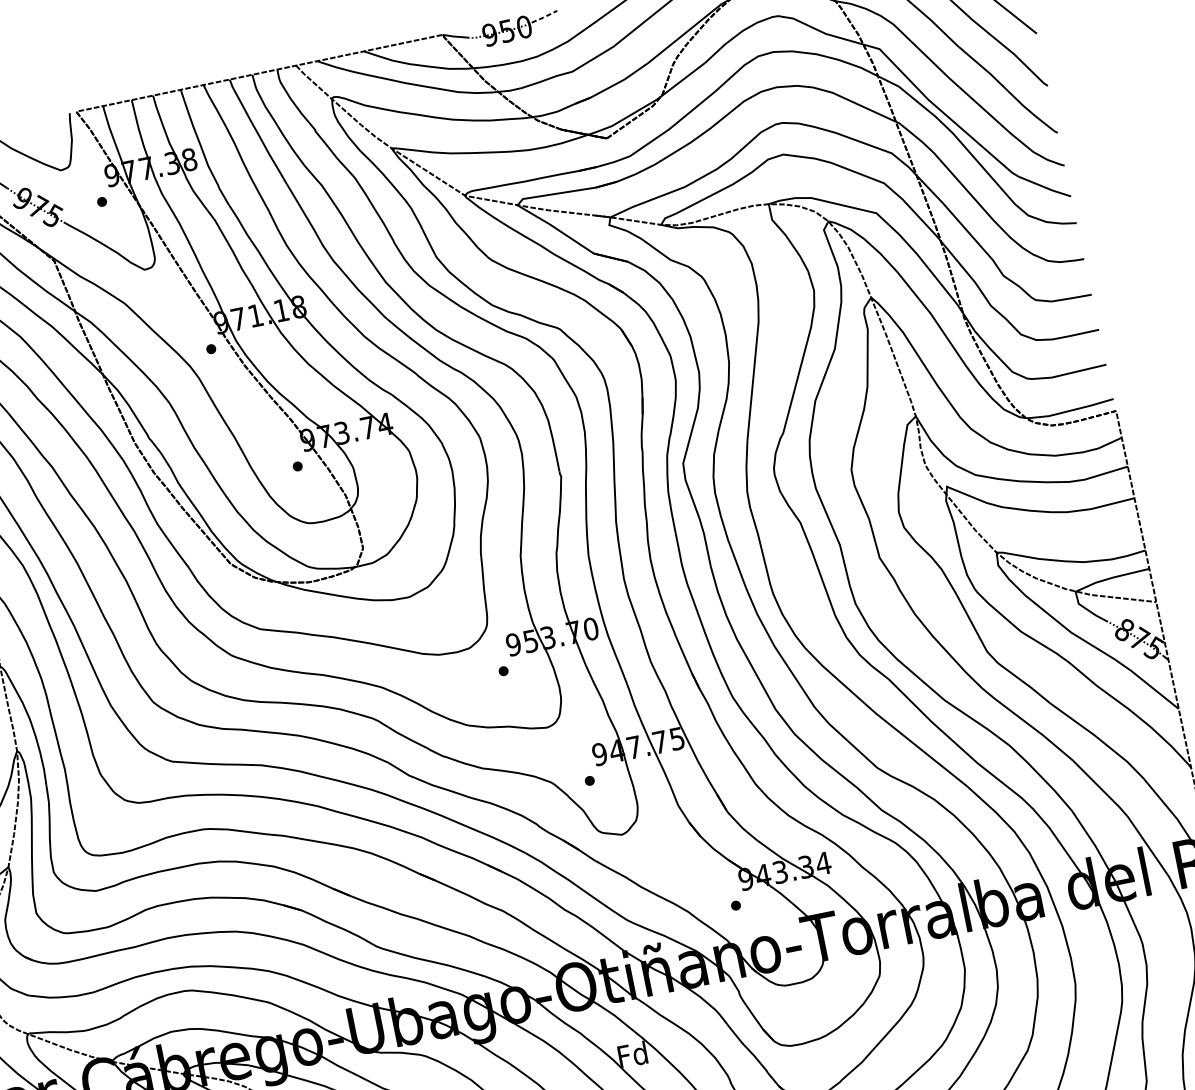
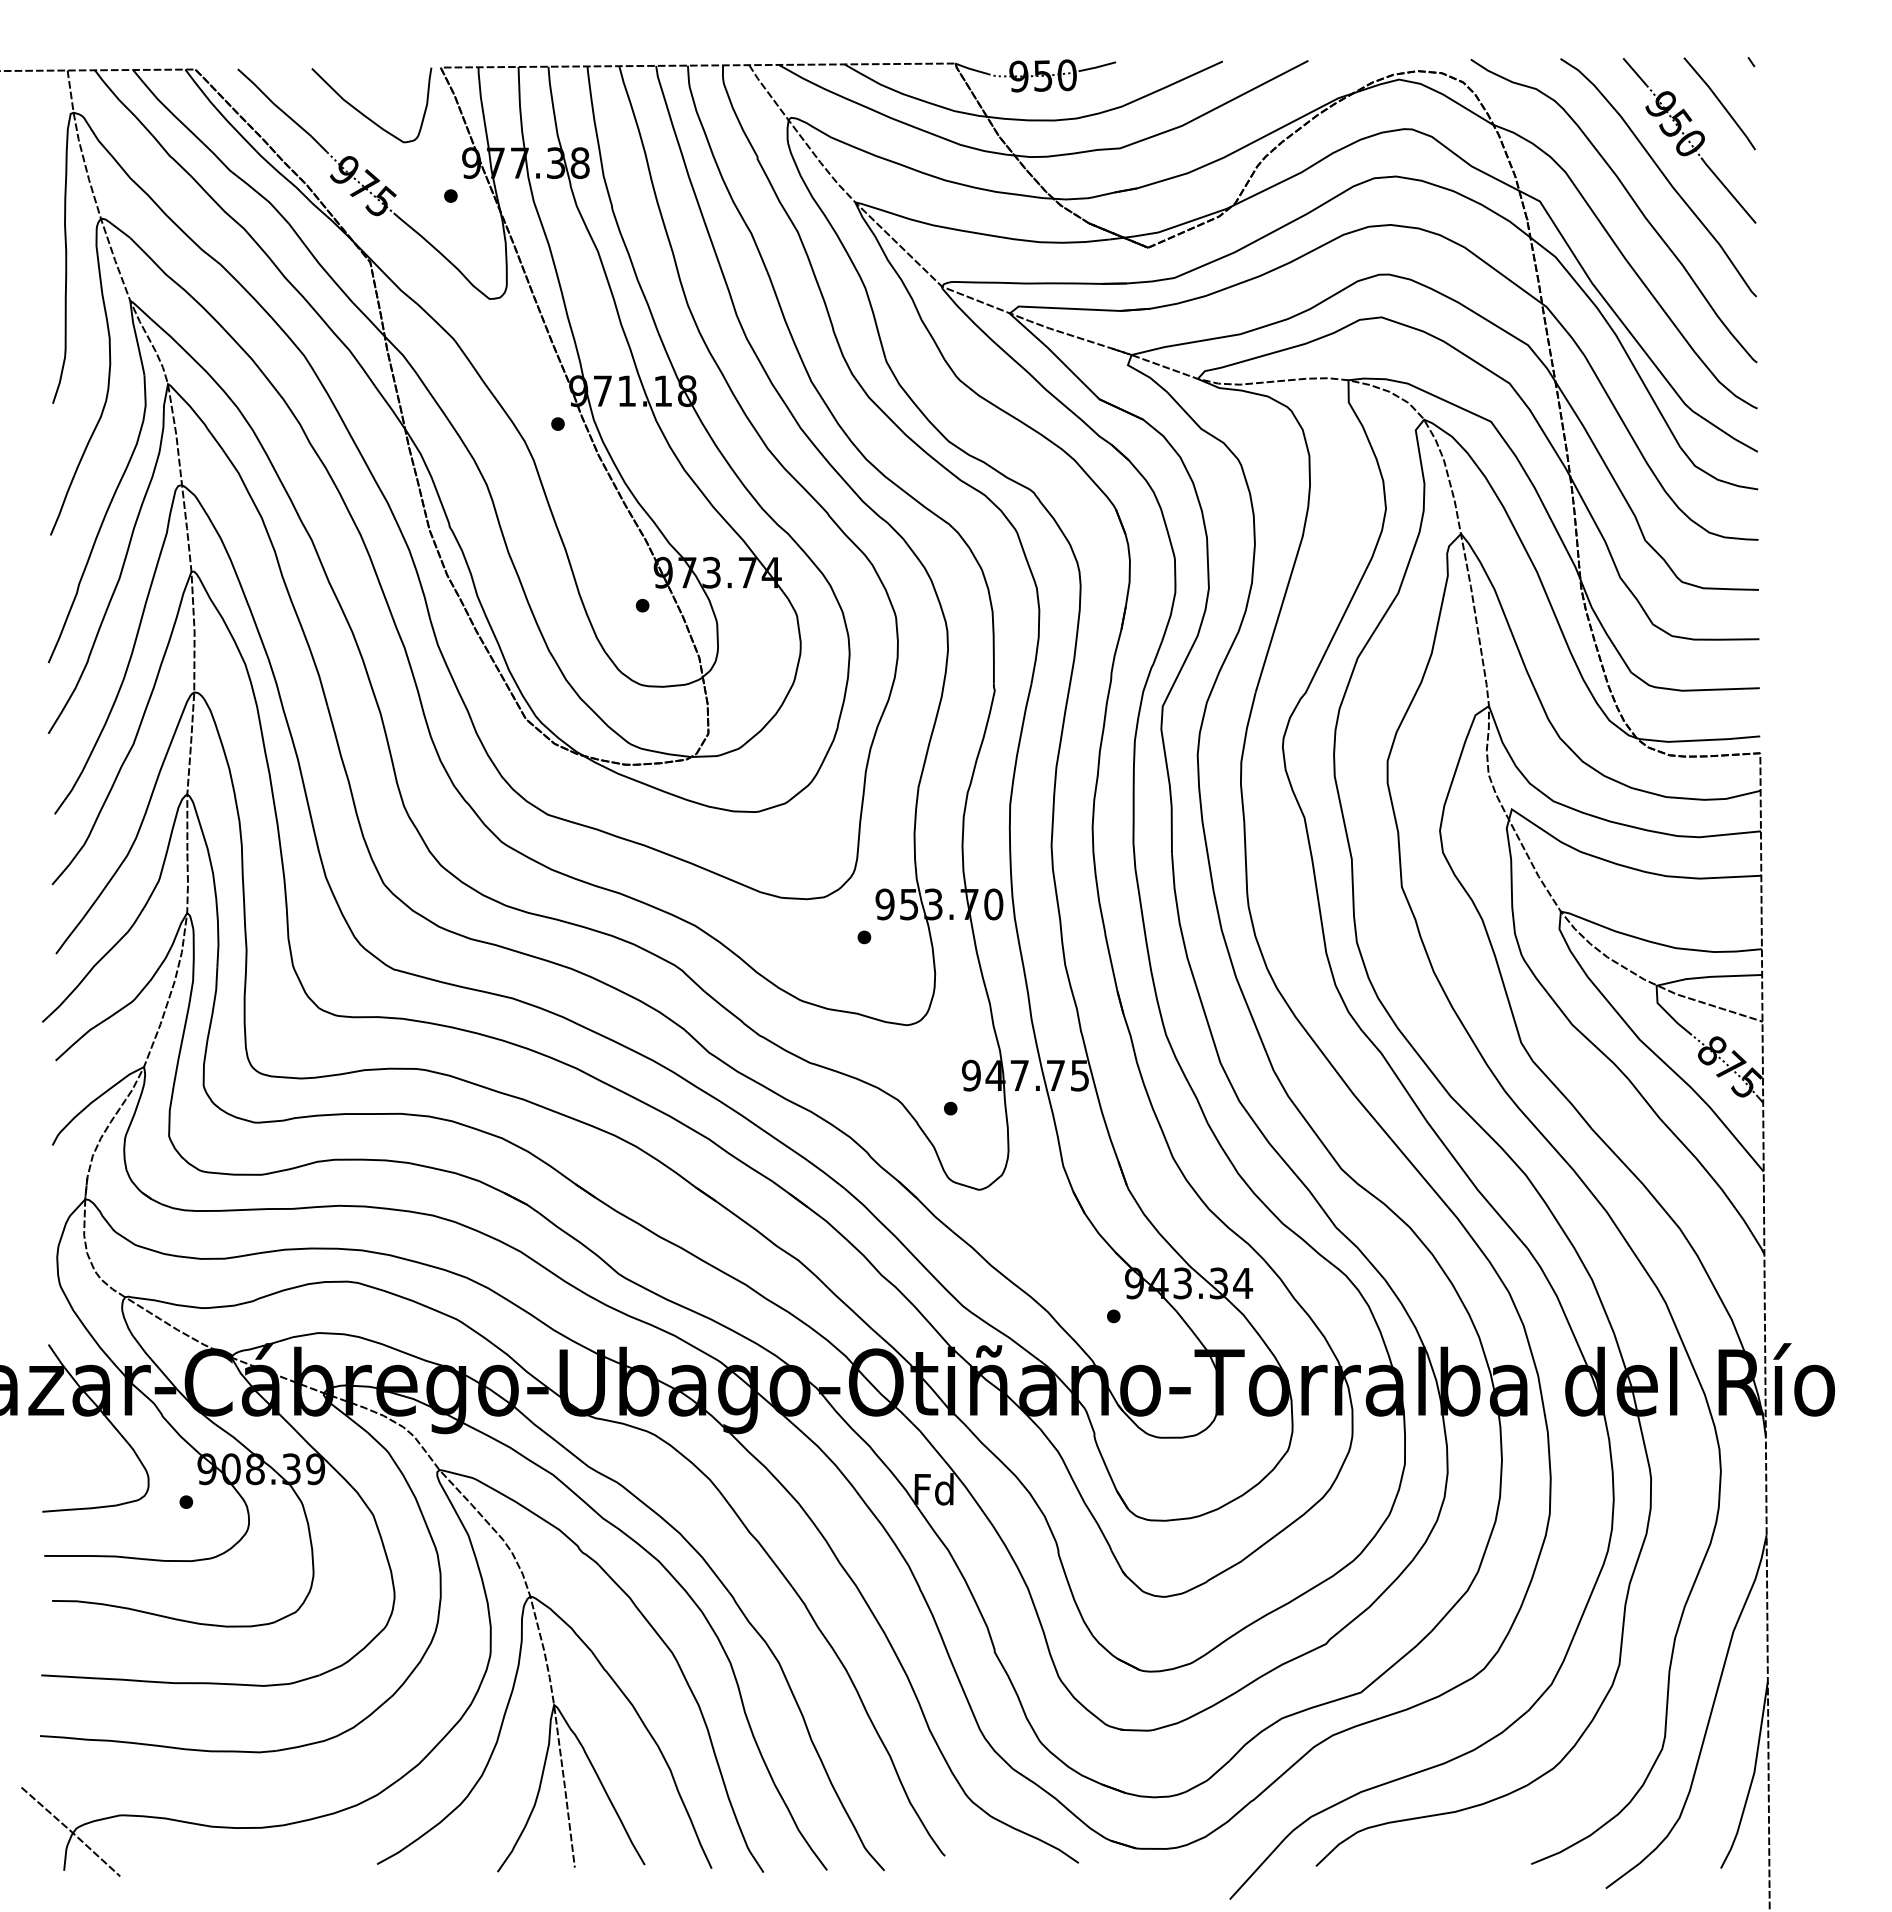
line: (544, 17) -> (1097, 67), dashed -> solid

